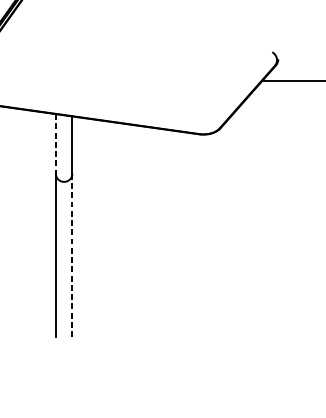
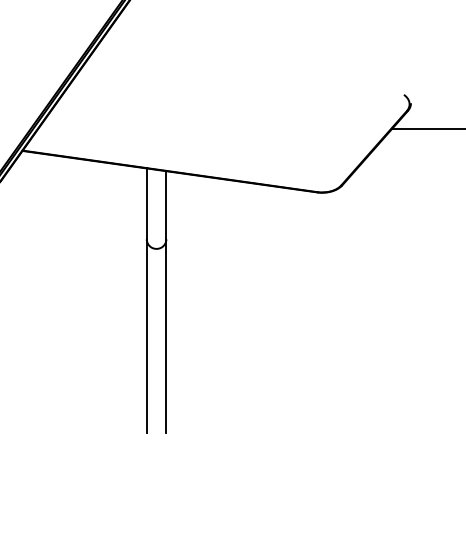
line: (55, 144) -> (146, 204), dashed -> solid
line: (72, 255) -> (166, 336), dashed -> solid

